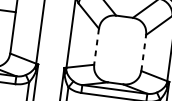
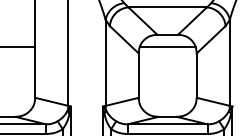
line: (123, 26) -> (167, 46), added
line: (96, 47) -> (138, 76), dashed -> solid
line: (143, 52) -> (196, 75), dashed -> solid

